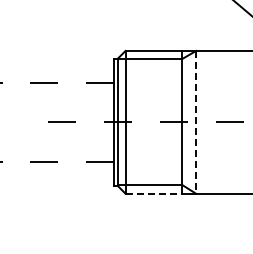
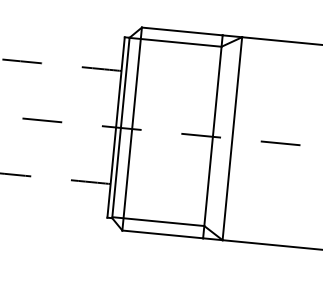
line: (196, 122) -> (232, 138), dashed -> solid
line: (154, 193) -> (163, 234), dashed -> solid

